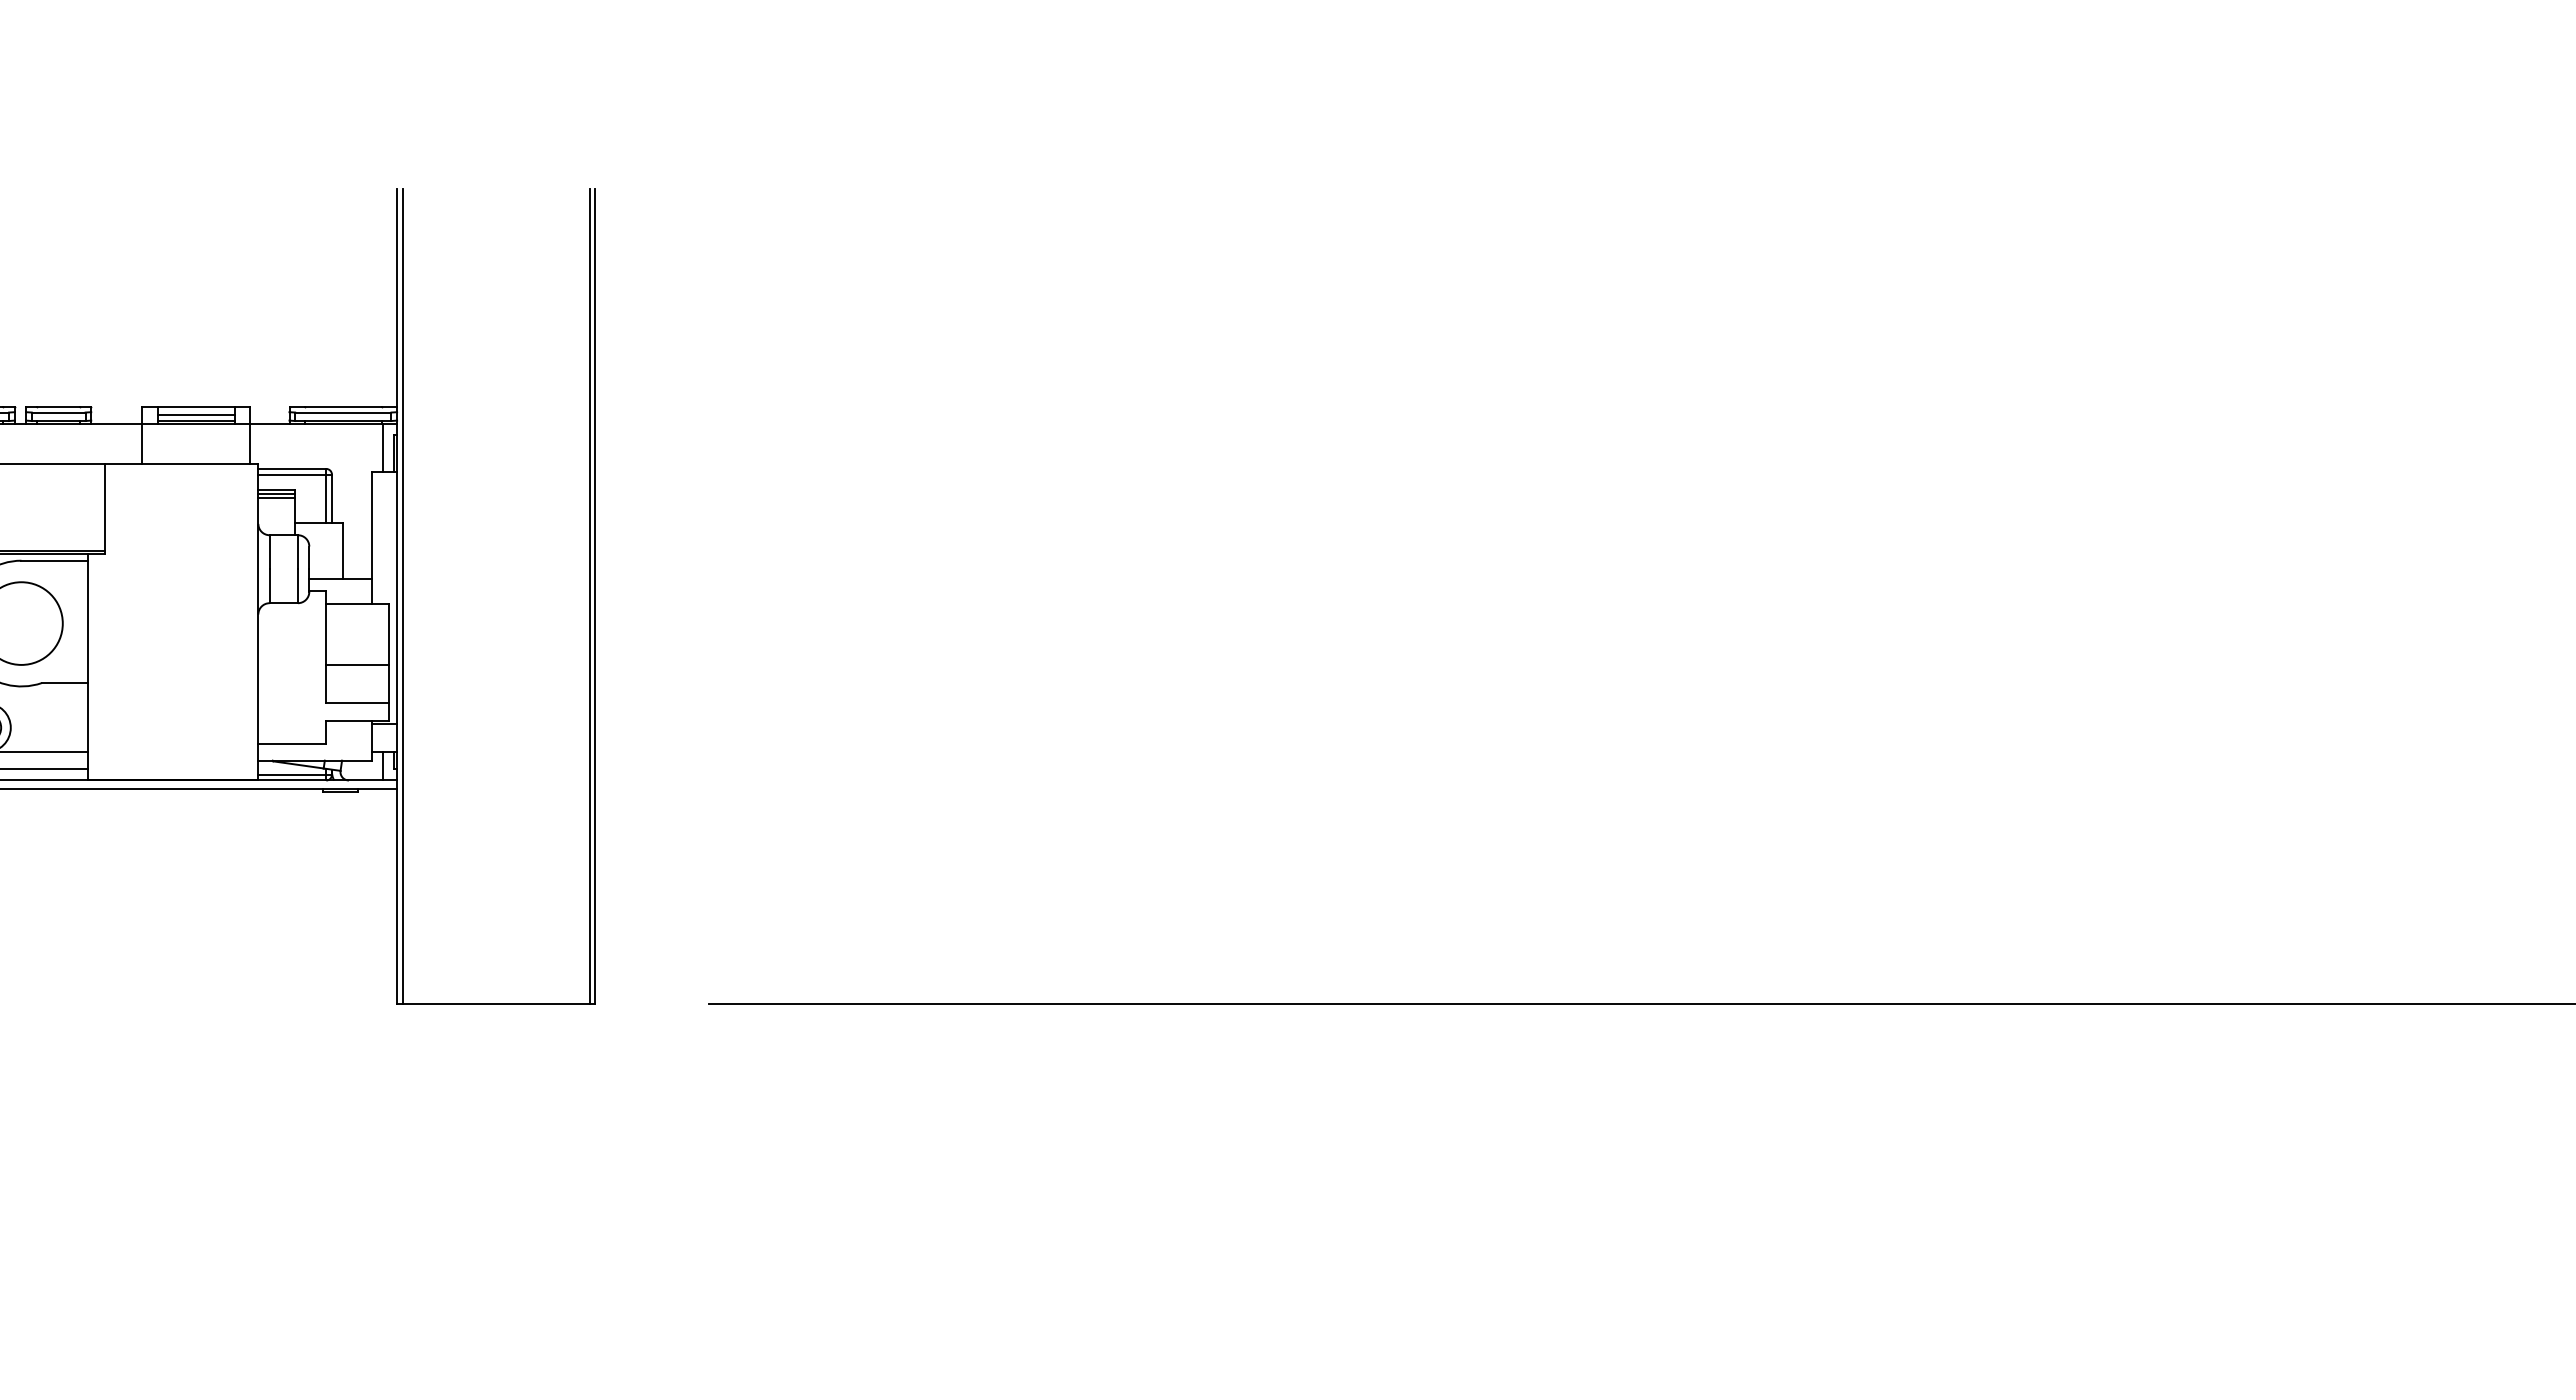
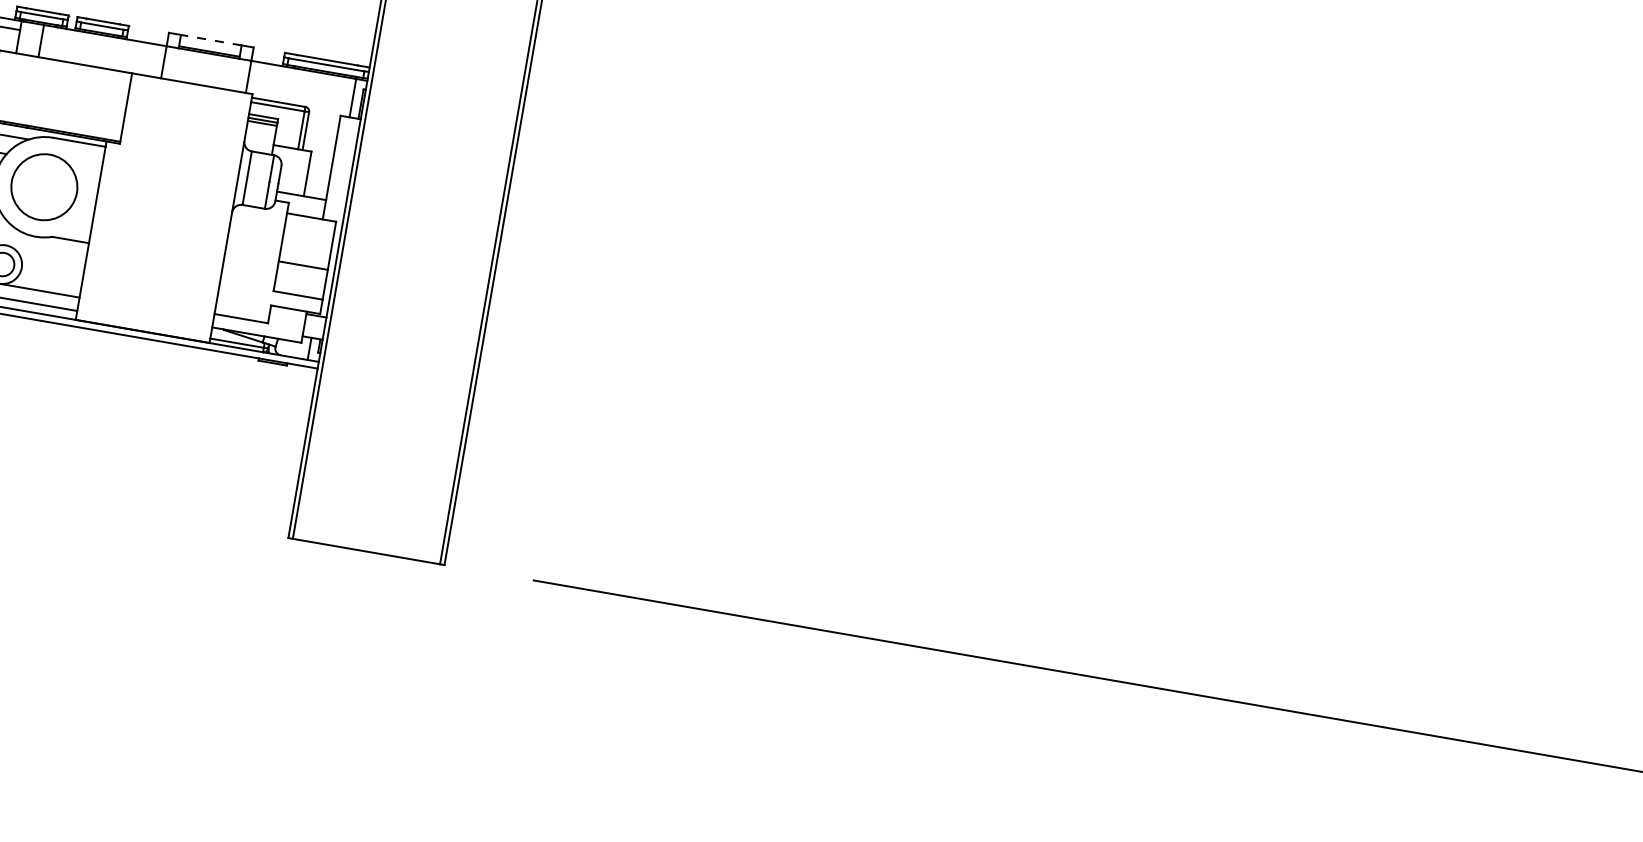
line: (196, 406) -> (211, 40), solid -> dashed
line: (195, 415) -> (209, 47), removed

